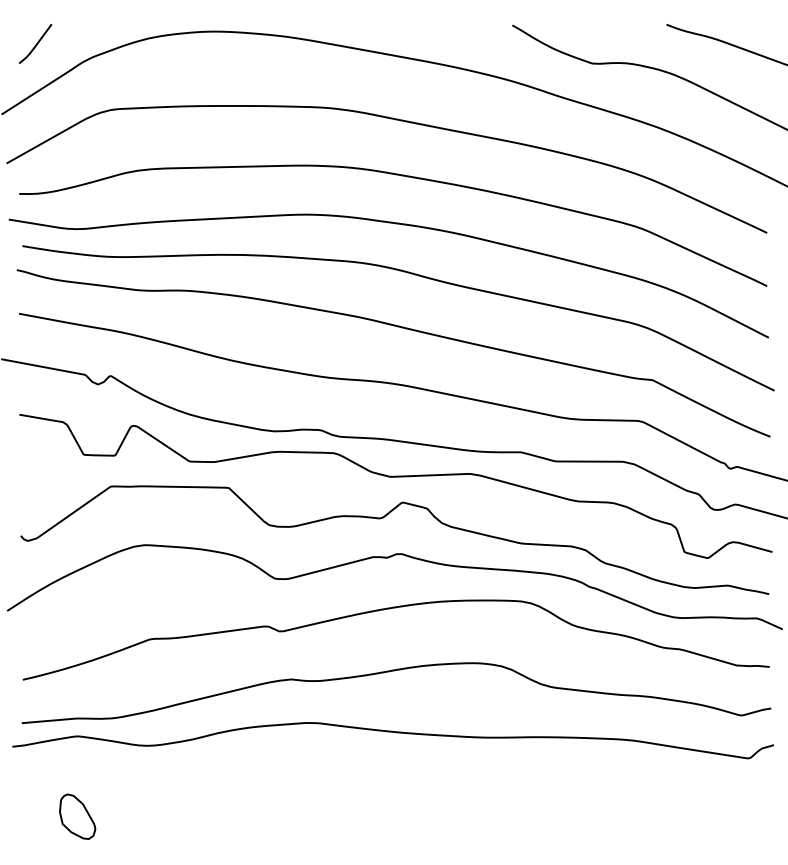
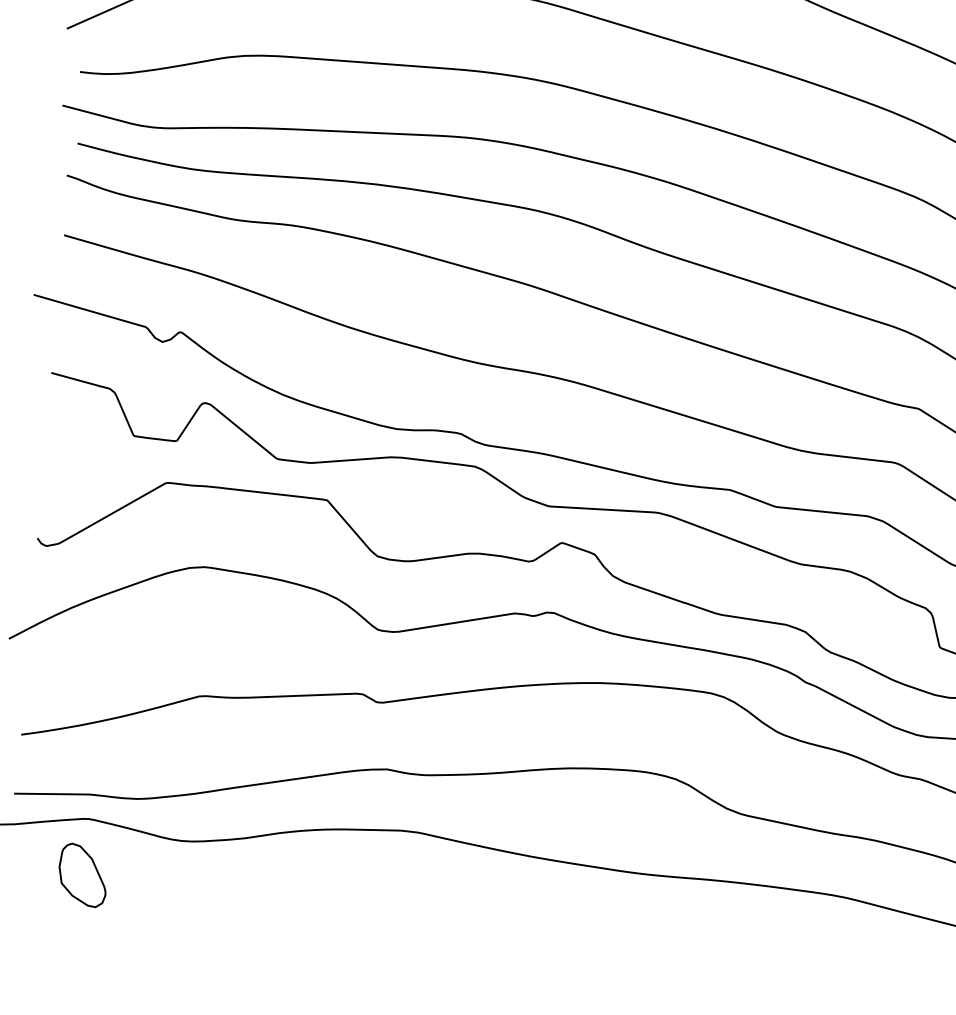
part: (77, 816) -> (82, 875), moved

